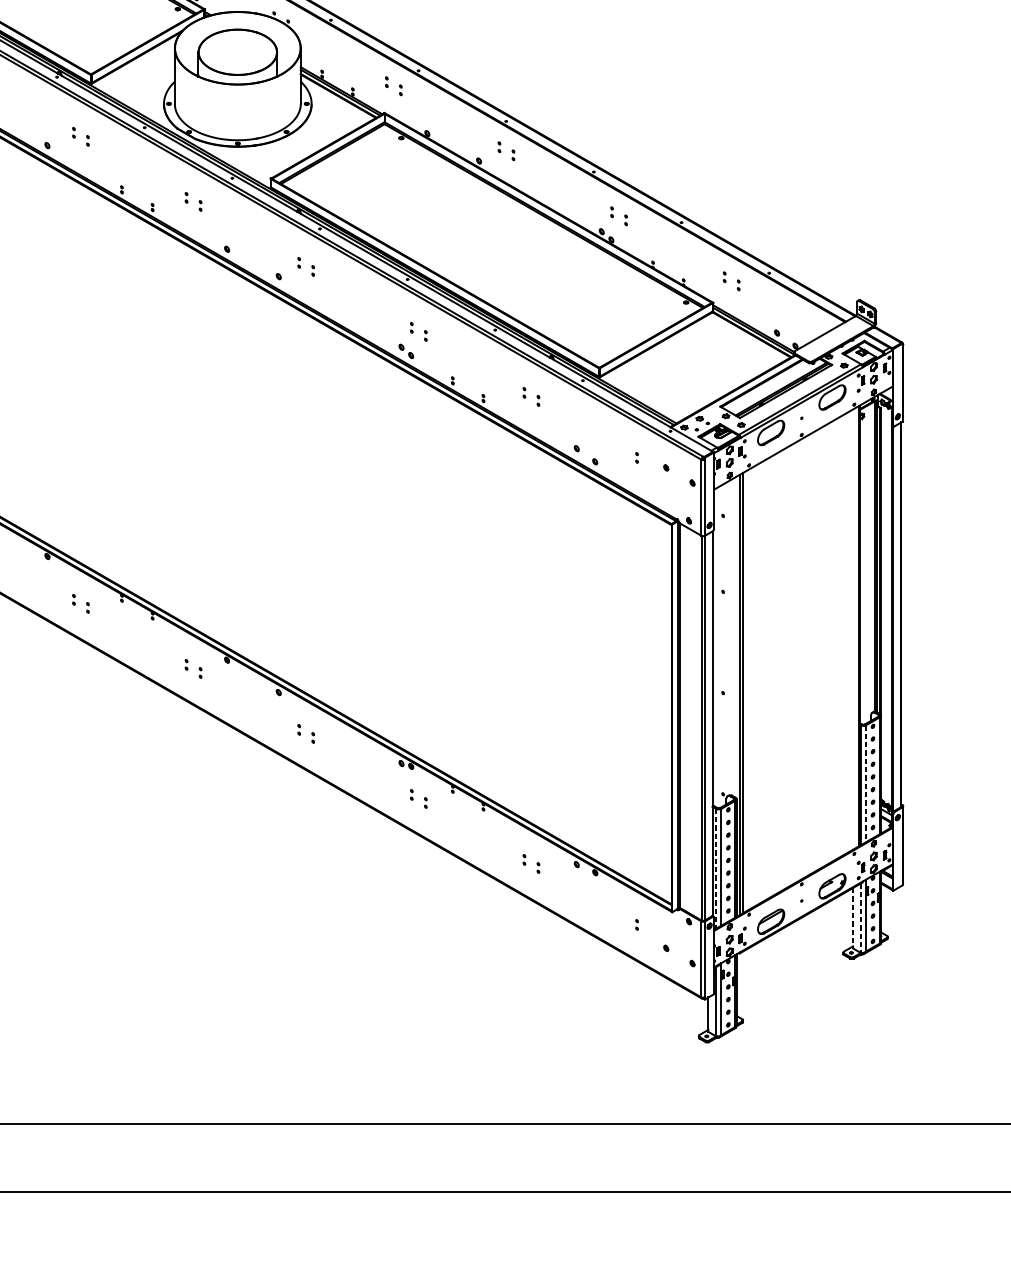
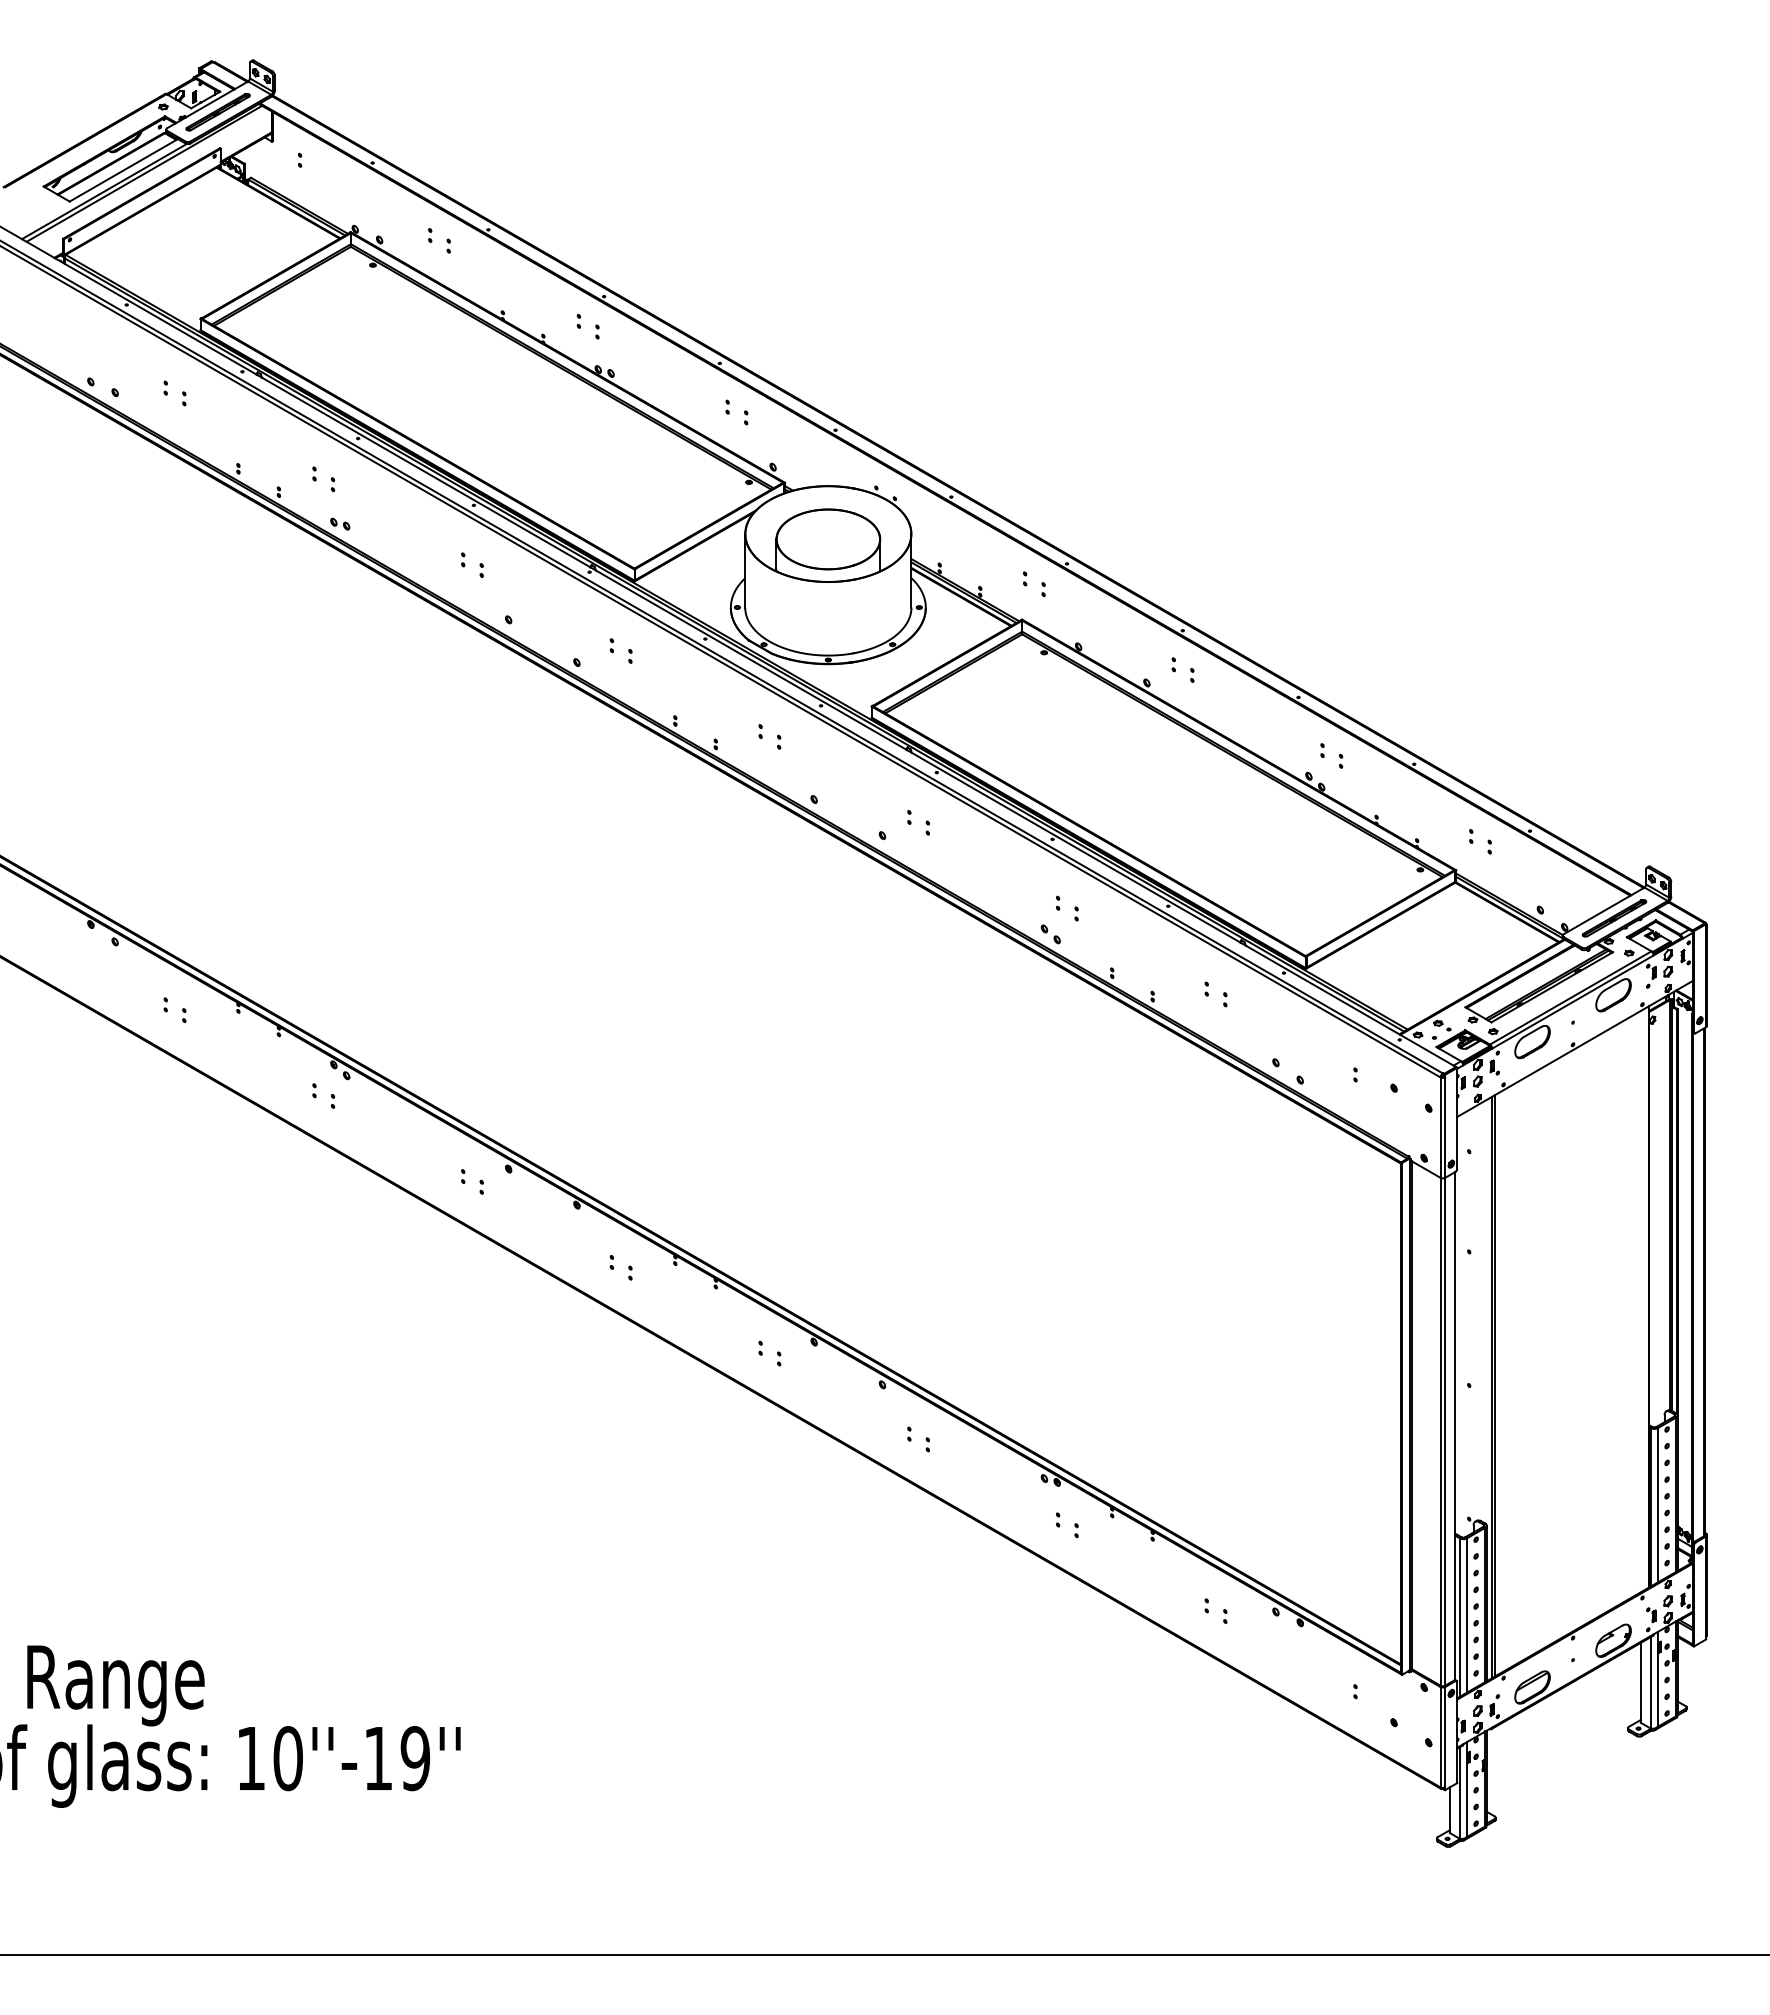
part: (833, 339) -> (1614, 918), added
line: (865, 783) -> (1657, 1505), dashed -> solid
line: (715, 869) -> (1459, 1618), dashed -> solid
line: (852, 917) -> (1640, 1682), dashed -> solid
line: (860, 917) -> (1650, 1682), dashed -> solid

